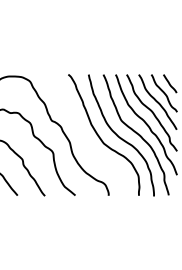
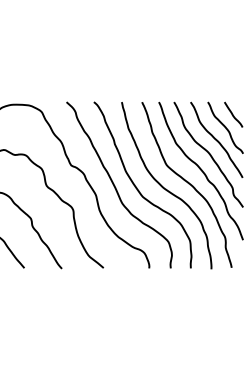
curve: (84, 135) -> (115, 185), added

